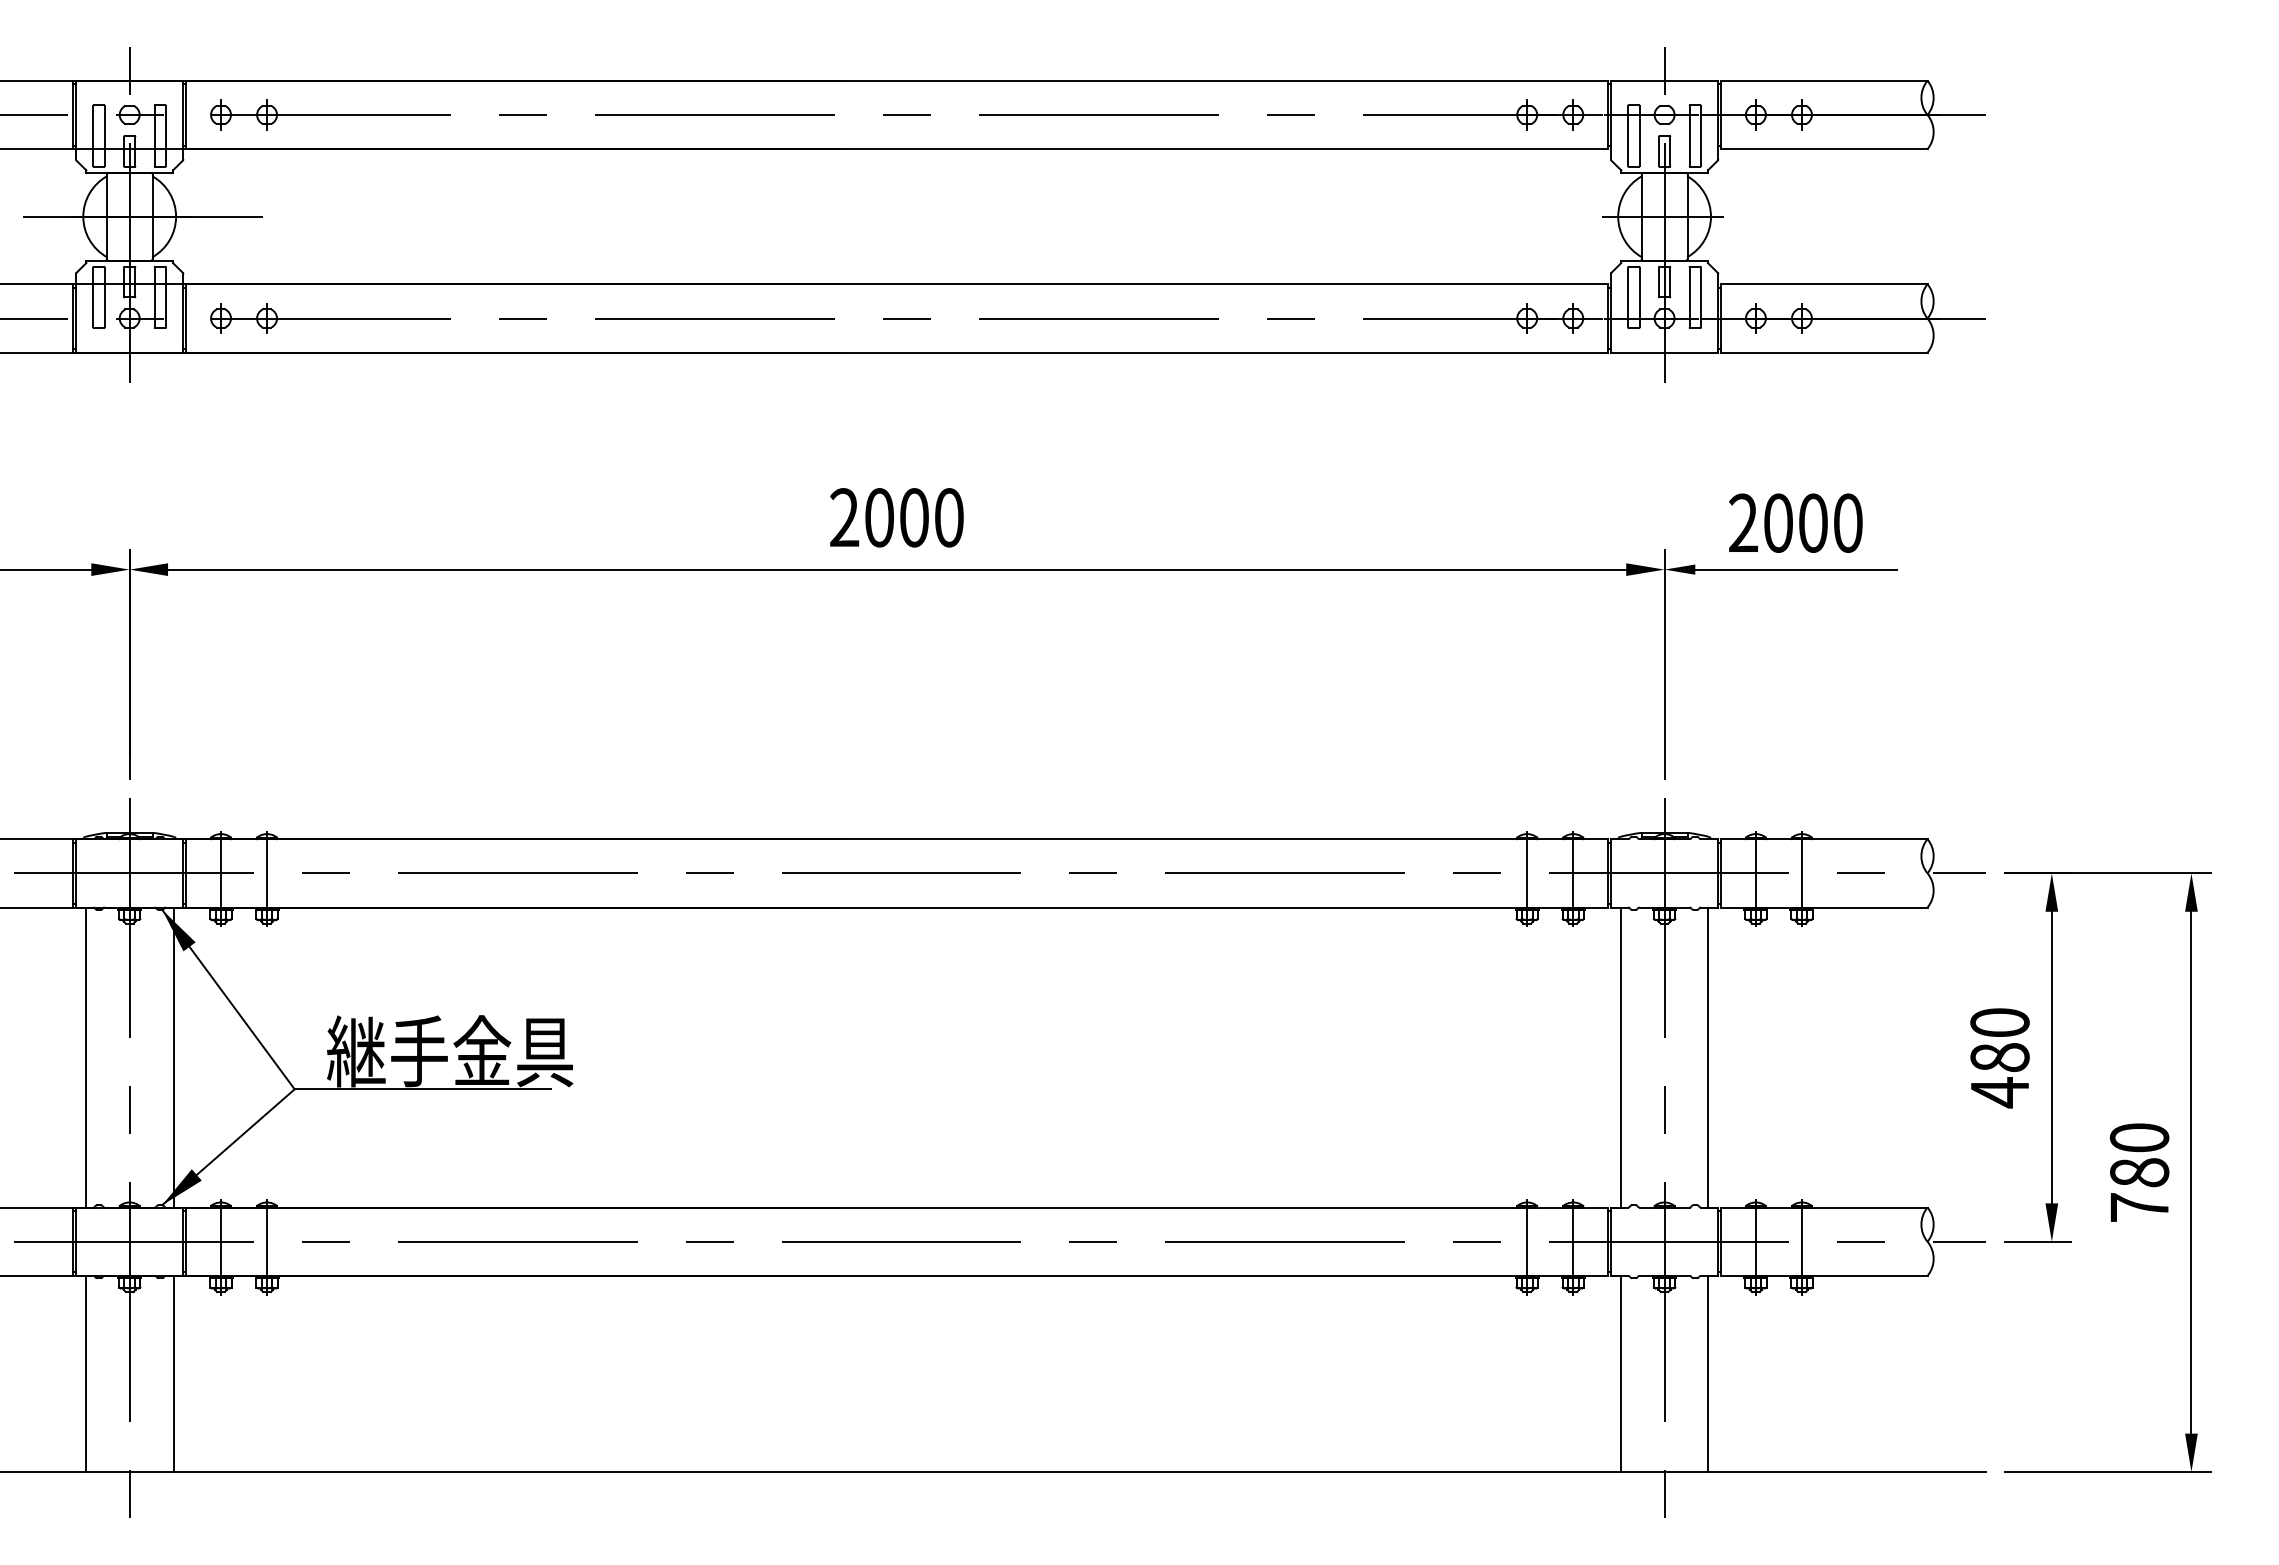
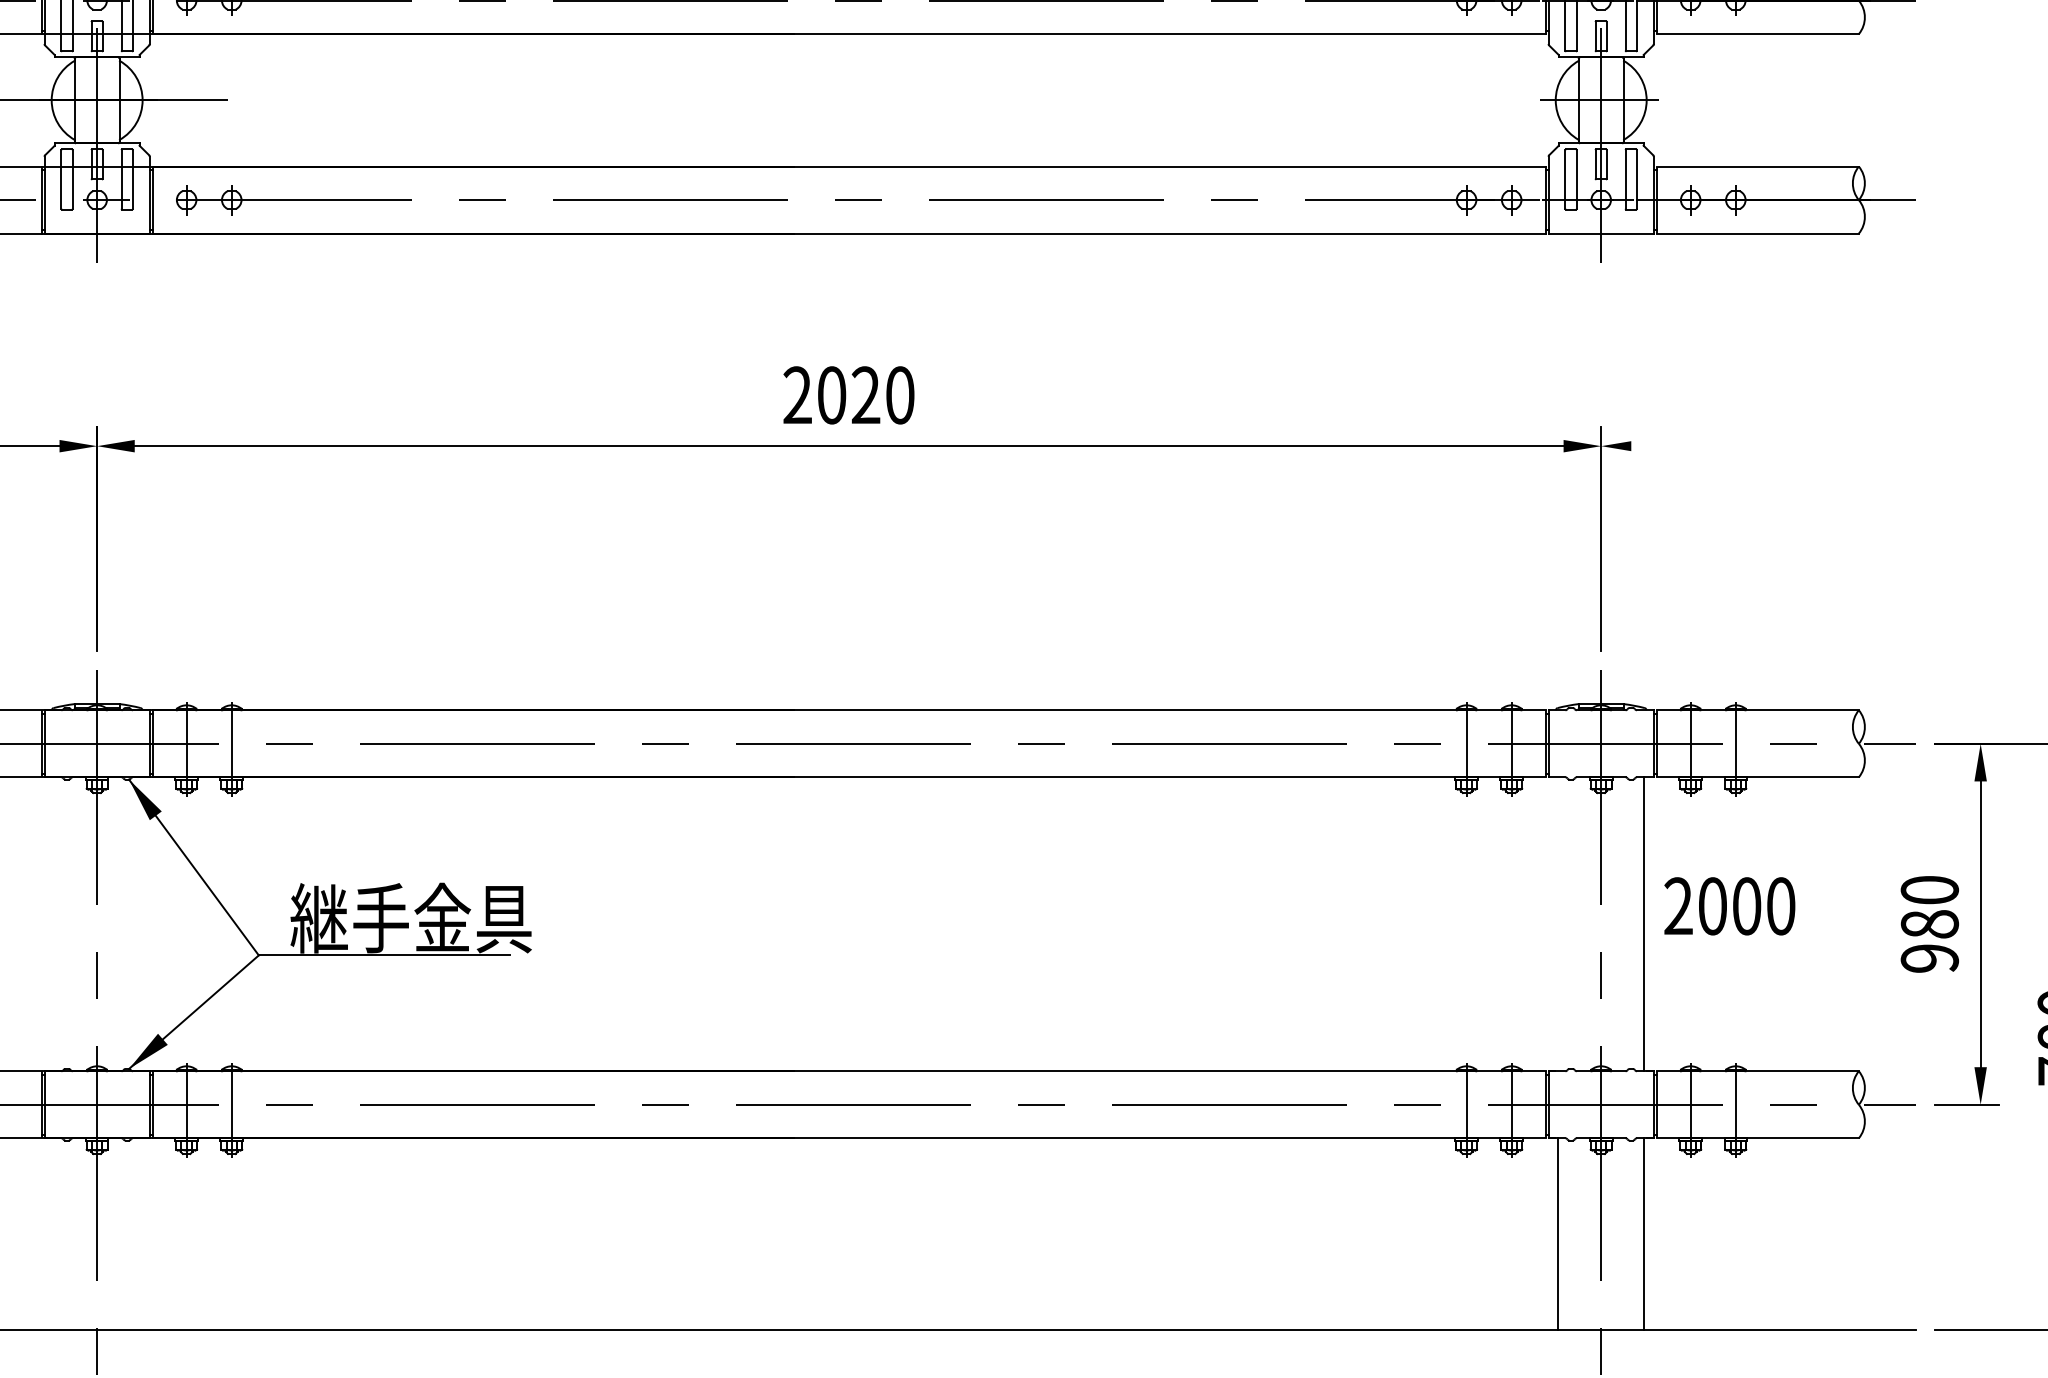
text: (913, 517) -> (865, 395), 2000 -> 2020
text: (1795, 522) -> (1729, 905), moved
line: (1795, 569) -> (1729, 446), removed
line: (85, 1057) -> (53, 924), removed
line: (173, 1057) -> (140, 924), removed
line: (1620, 1057) -> (1557, 924), removed
text: (1999, 1092) -> (1929, 958), 480 -> 980
line: (85, 1373) -> (53, 1233), removed
line: (173, 1373) -> (140, 1233), removed

